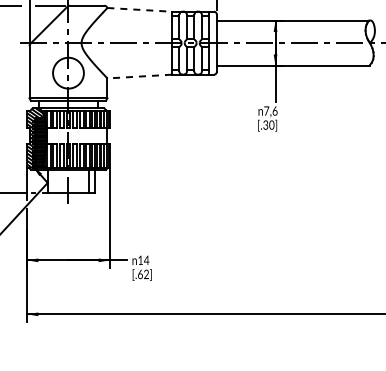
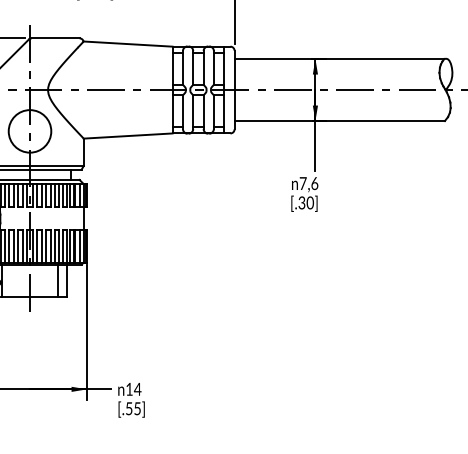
line: (140, 9) -> (129, 43), dashed -> solid
line: (139, 76) -> (127, 135), dashed -> solid
text: (143, 274) -> (133, 408), [.62] -> [.55]

